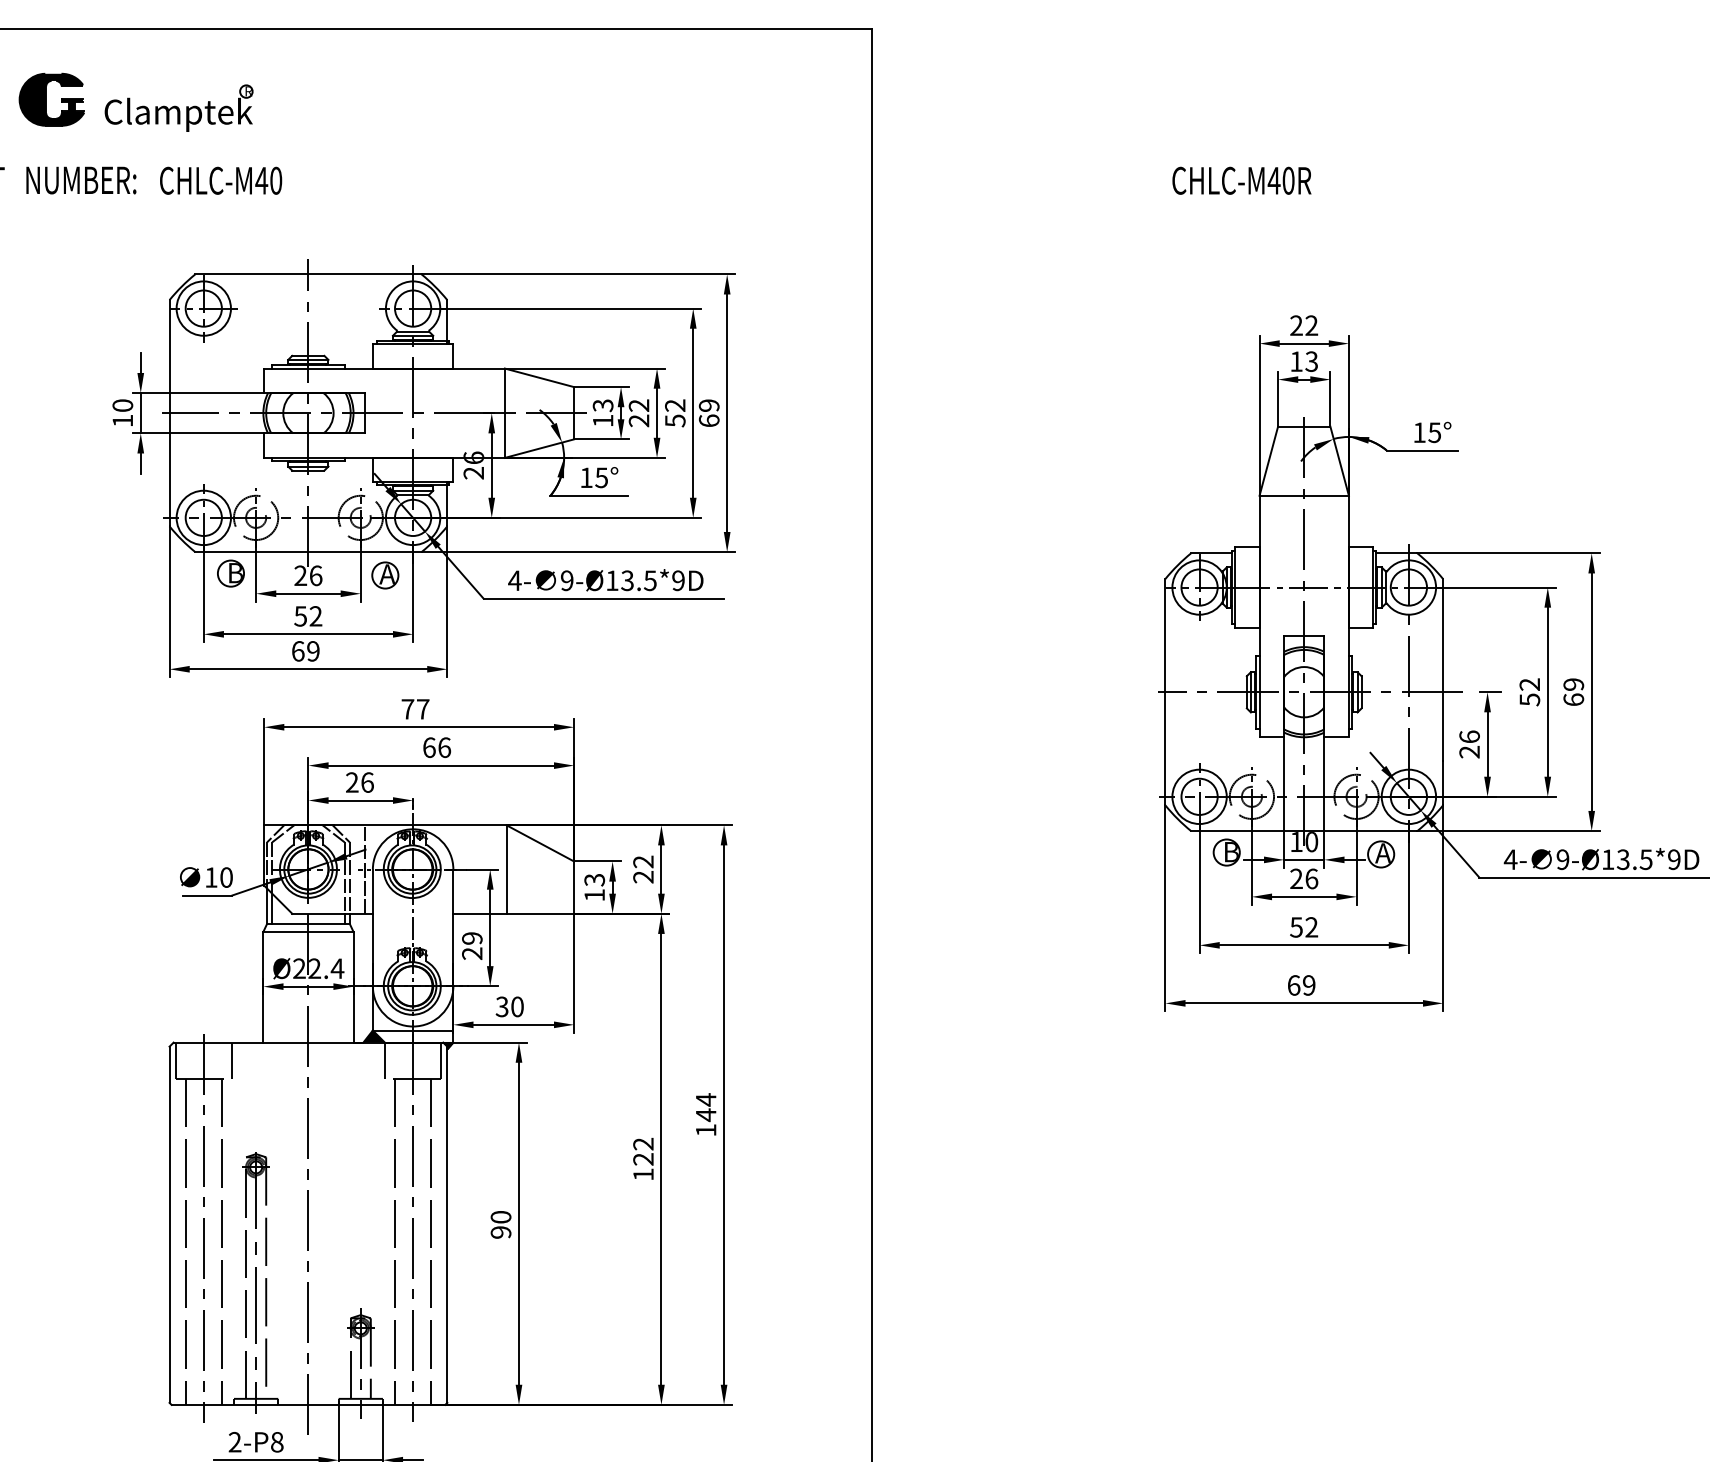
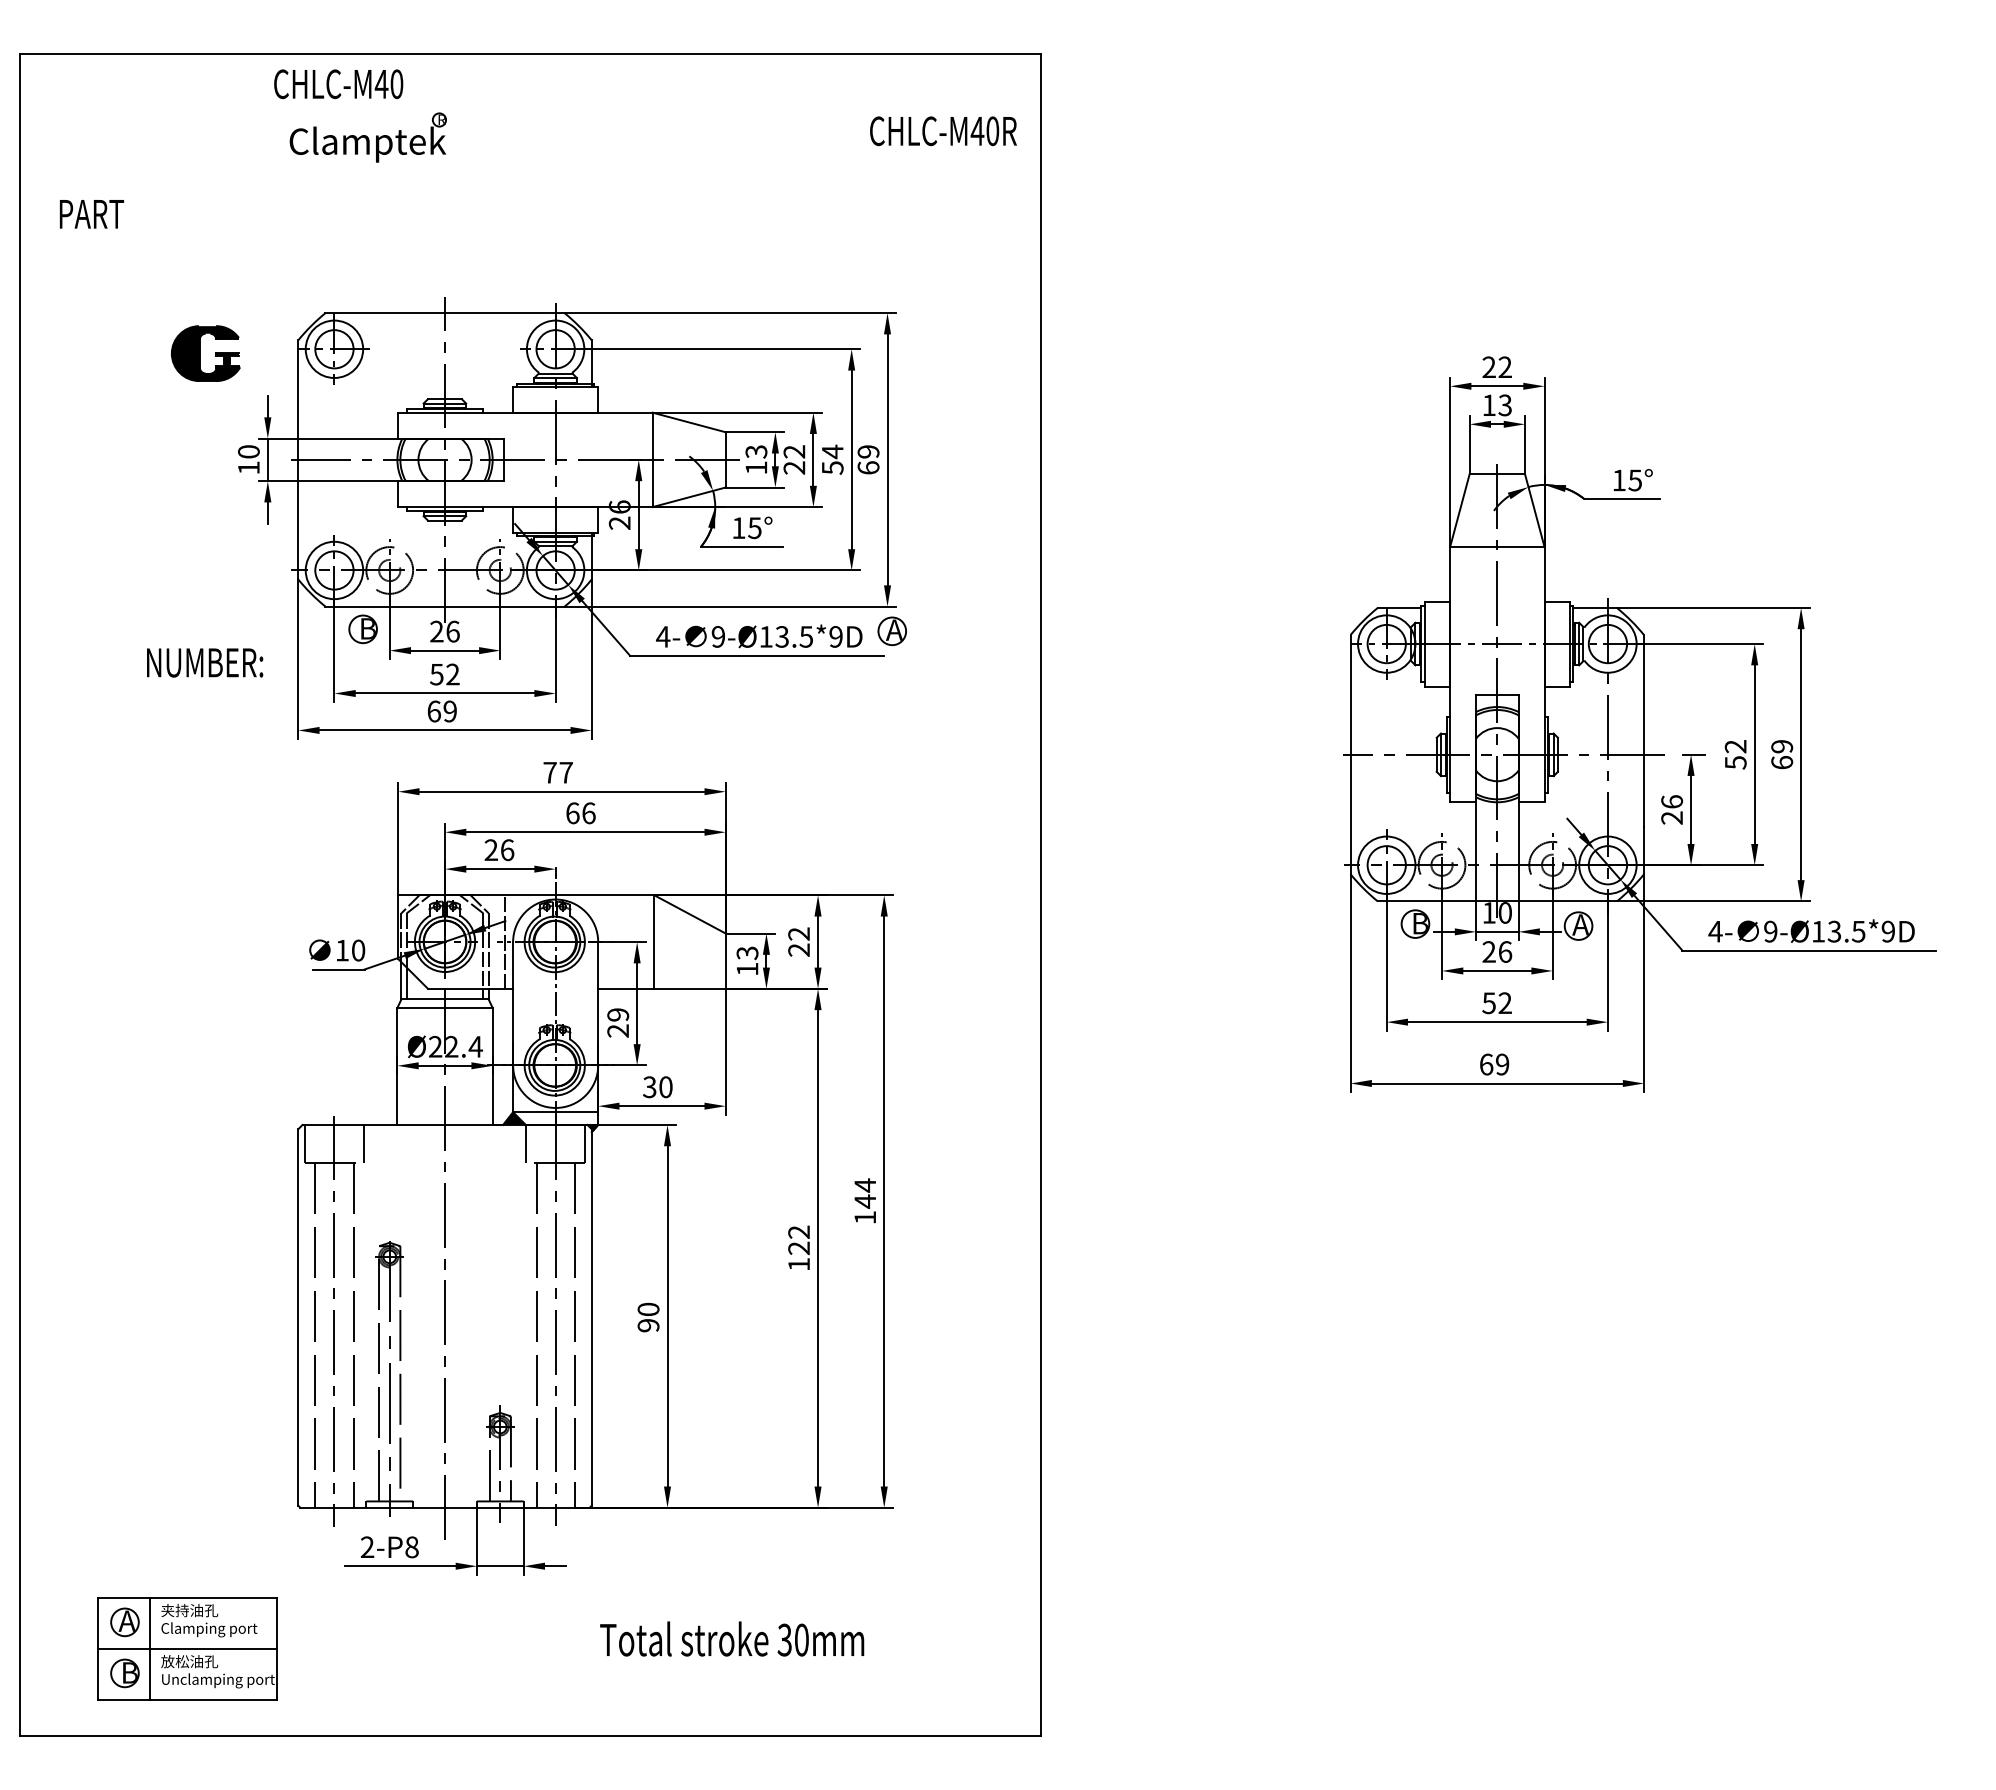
part: (51, 99) -> (205, 353), moved
part: (178, 108) -> (367, 137), moved
text: (81, 180) -> (205, 662), moved
text: (220, 181) -> (338, 84), moved
text: (1241, 181) -> (943, 131), moved
text: (675, 405) -> (832, 451), 52 -> 54
part: (384, 575) -> (891, 631), moved

